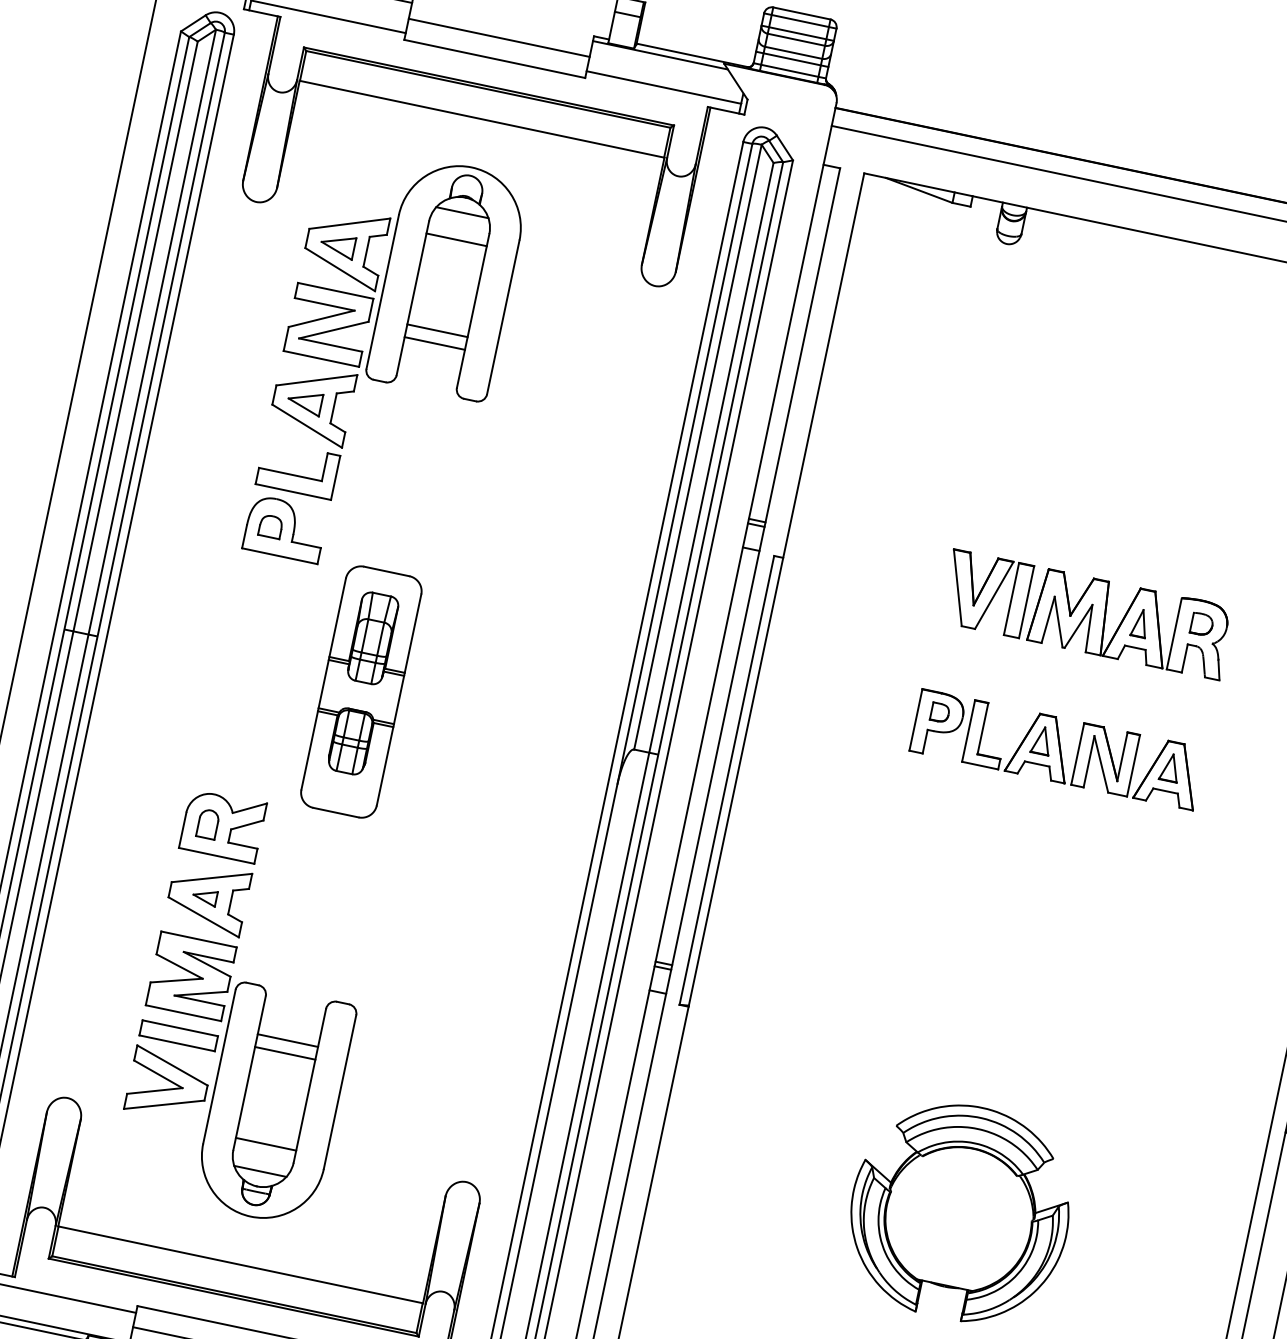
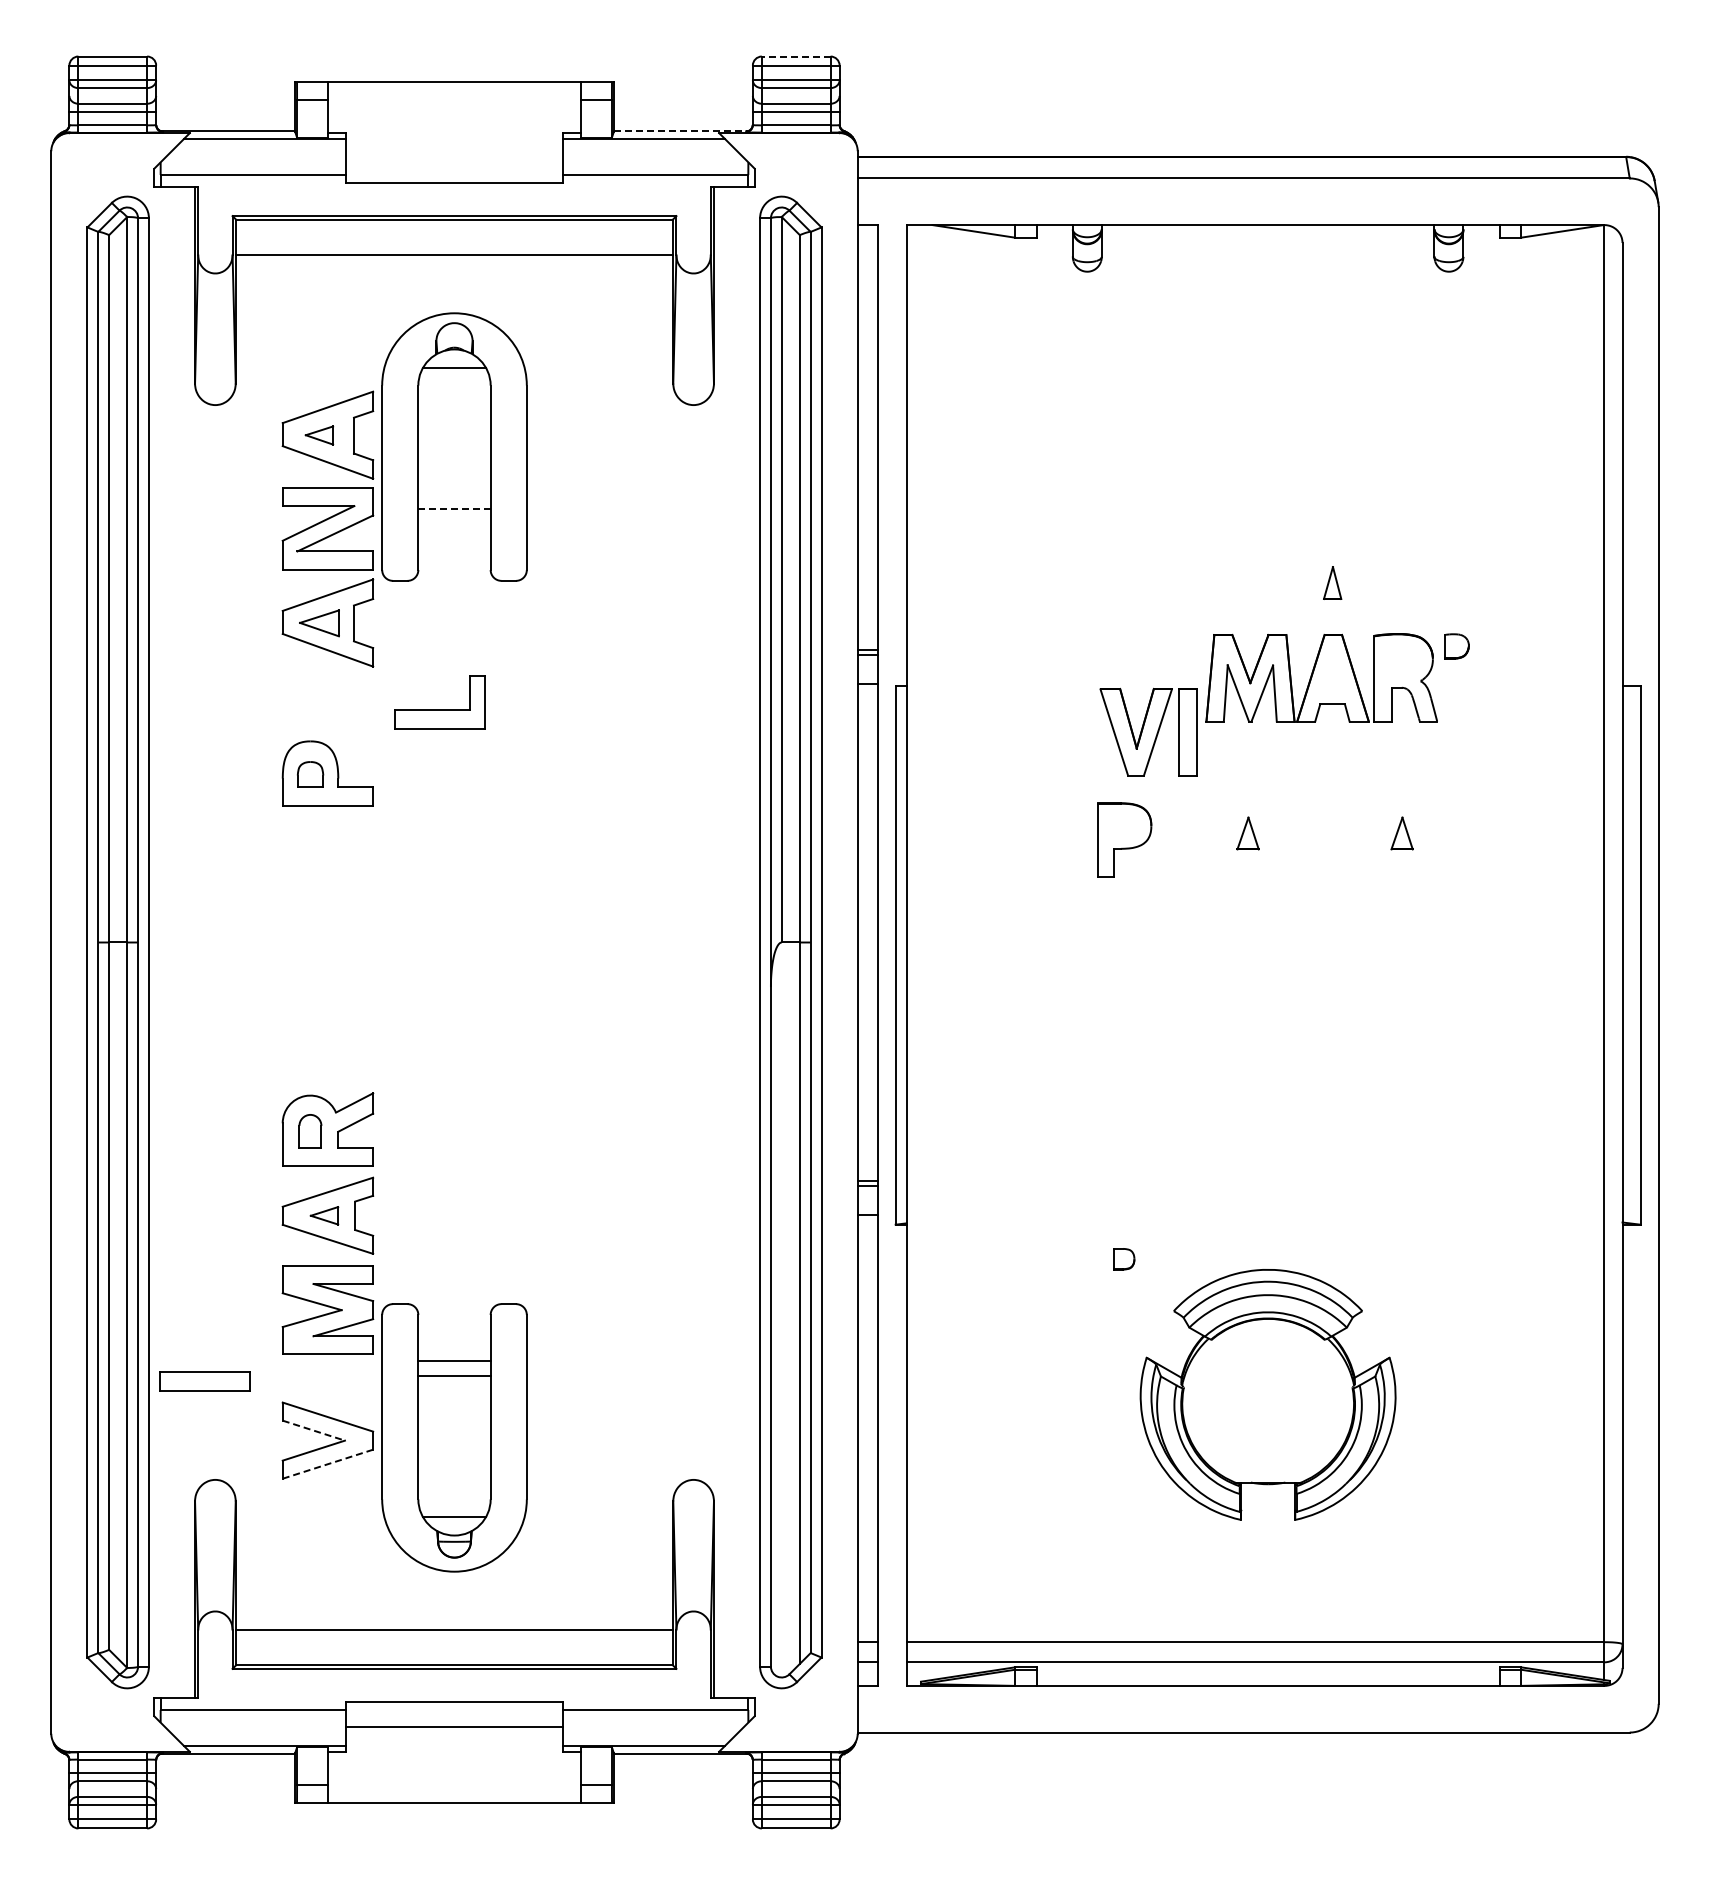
line: (801, 13) -> (795, 56), solid -> dashed
line: (499, 37) -> (454, 157), removed
line: (693, 55) -> (681, 131), solid -> dashed
line: (456, 240) -> (454, 400), removed
part: (337, 245) -> (319, 435), size x0.7
line: (438, 331) -> (455, 509), solid -> dashed
line: (434, 343) -> (454, 524), removed
part: (296, 475) -> (439, 709), moved
part: (986, 593) -> (1148, 732), moved
part: (1140, 622) -> (1332, 582), moved
part: (1201, 624) -> (1456, 646), moved
part: (361, 692) -> (454, 942), removed
part: (940, 713) -> (1124, 1259), moved
part: (1083, 755) -> (1299, 840), removed
part: (178, 1035) -> (204, 1381), moved
line: (158, 1074) -> (313, 1430), solid -> dashed
line: (164, 1105) -> (328, 1464), solid -> dashed
line: (266, 1143) -> (454, 1484), removed

